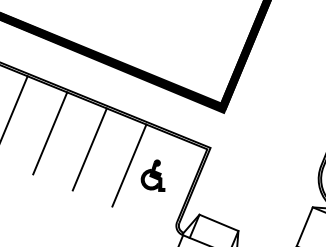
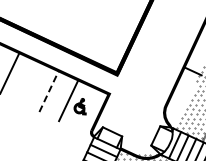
line: (48, 133) -> (28, 82), removed
line: (90, 149) -> (49, 91), solid -> dashed

